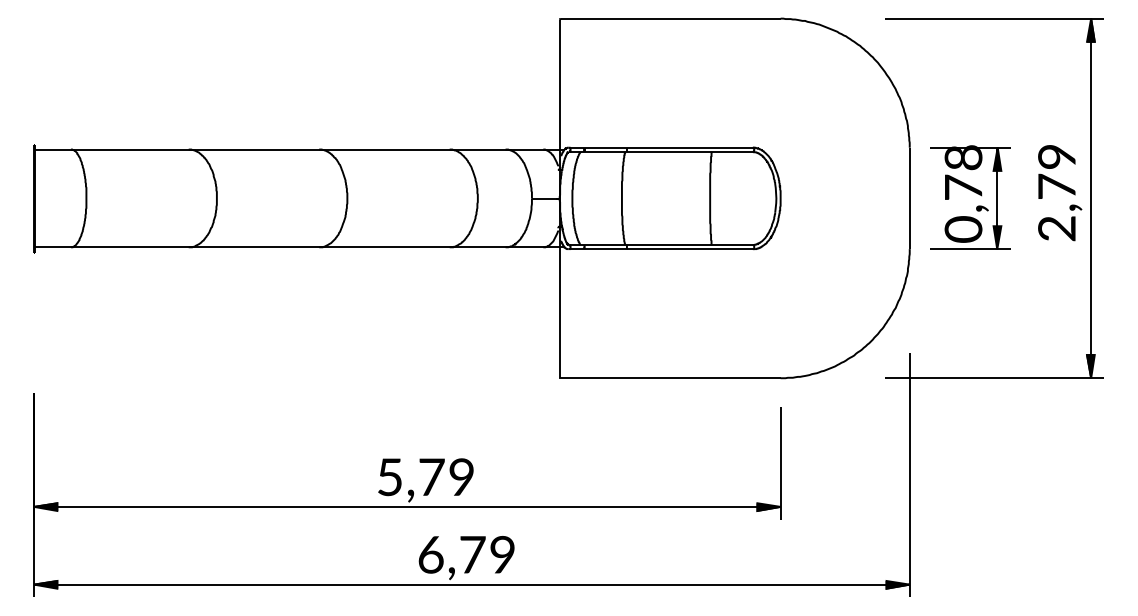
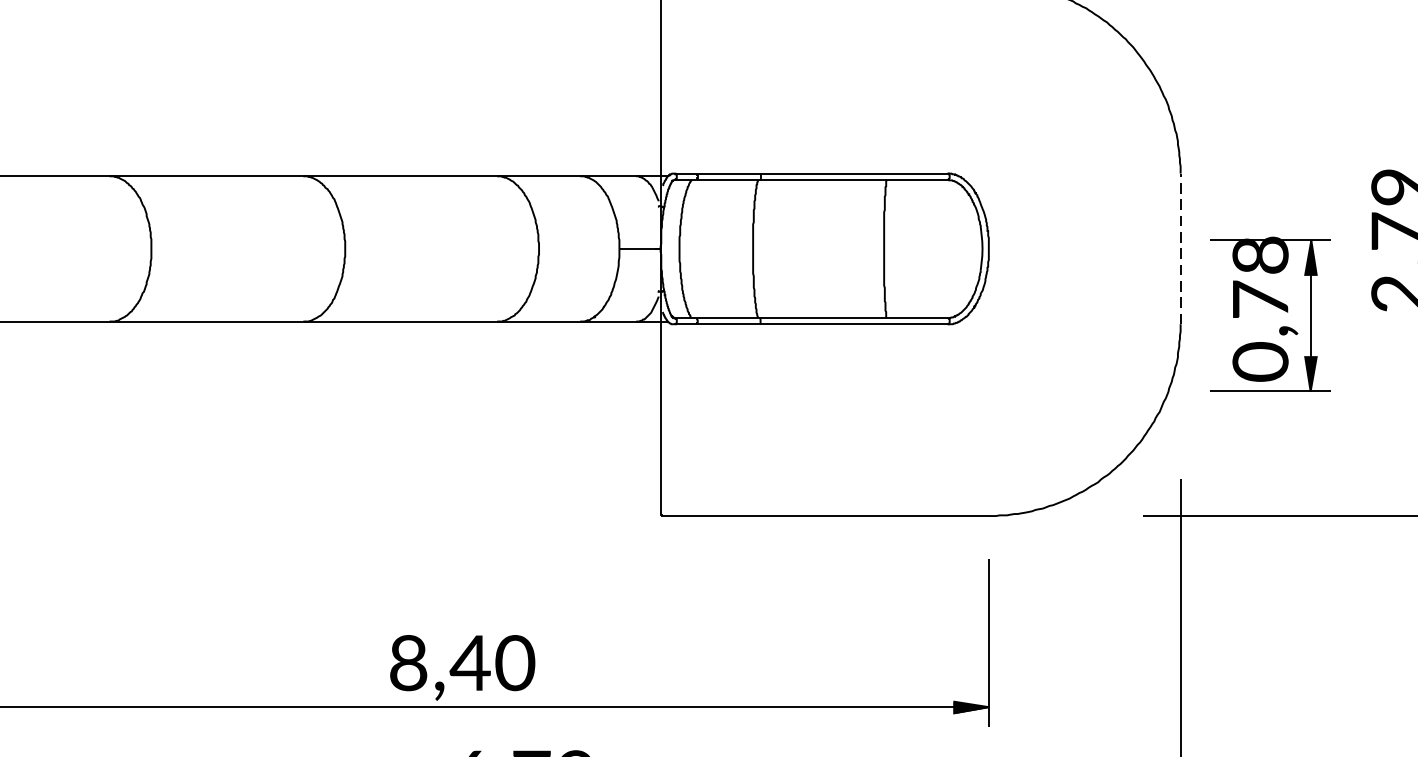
part: (970, 197) -> (1270, 314), moved
line: (909, 198) -> (1180, 249), solid -> dashed
text: (426, 477) -> (462, 663), 5,79 -> 8,40

